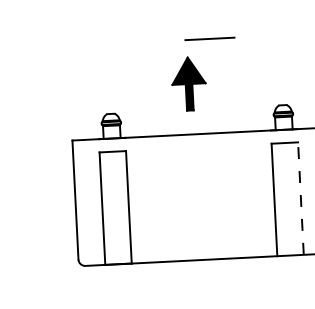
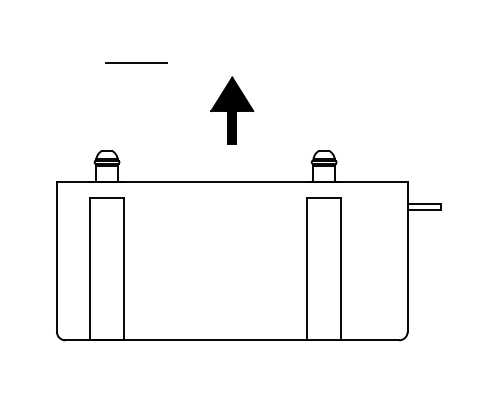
line: (209, 38) -> (136, 62), moved
part: (189, 83) -> (232, 110), moved
line: (300, 198) -> (340, 269), dashed -> solid

